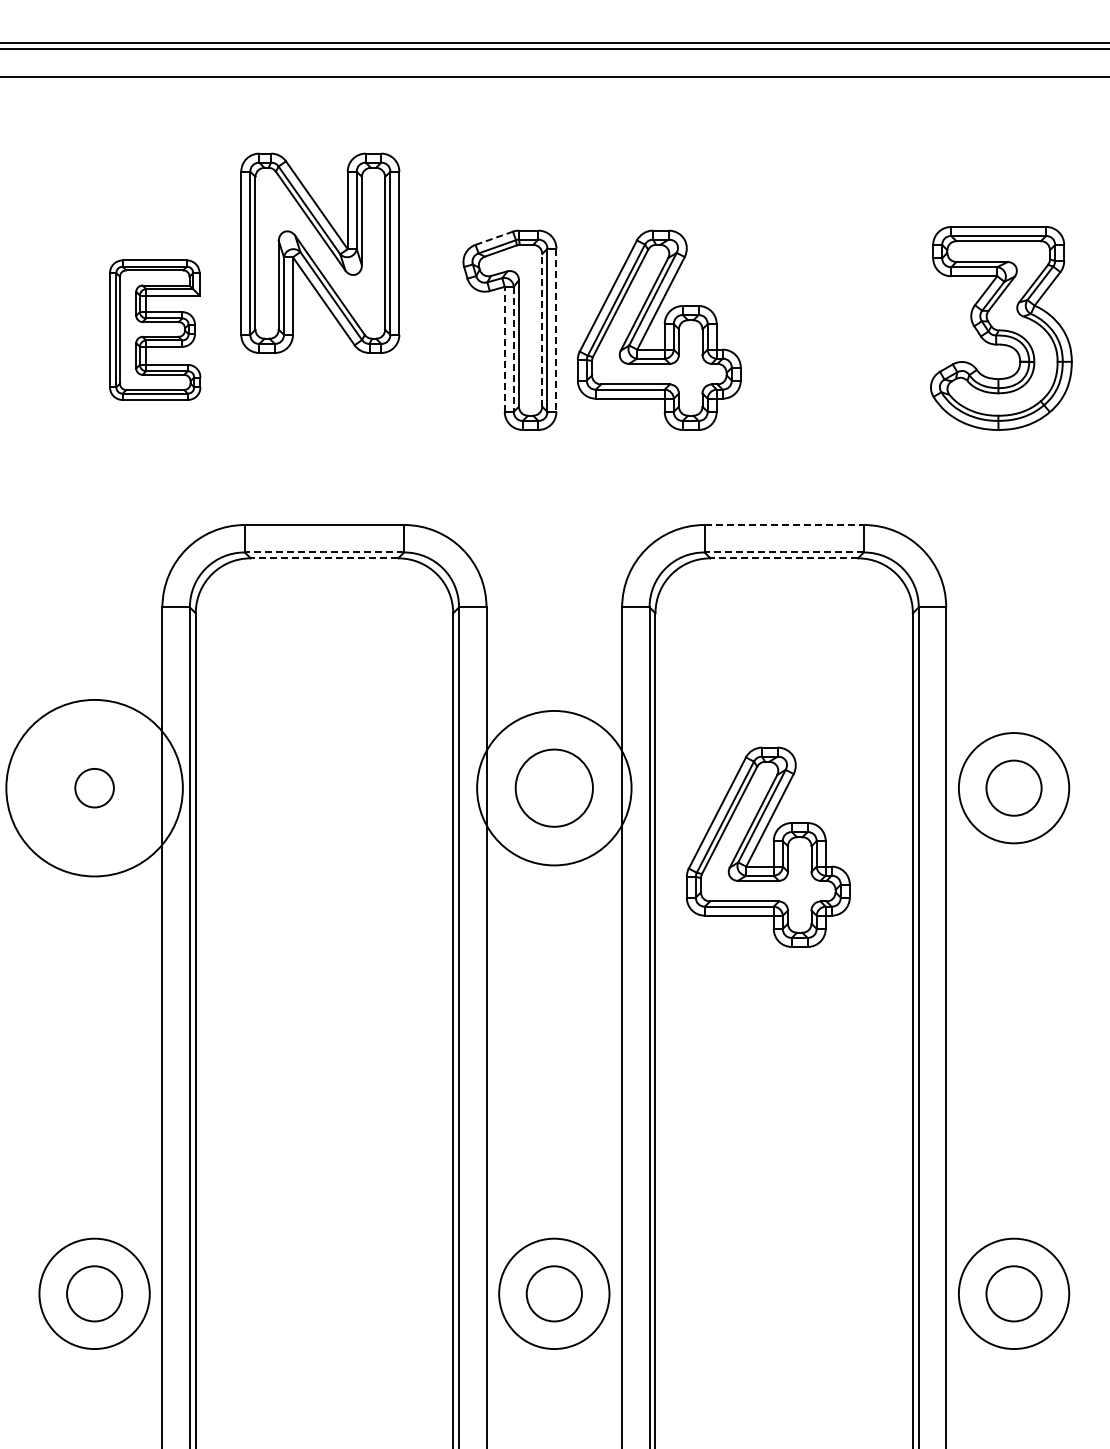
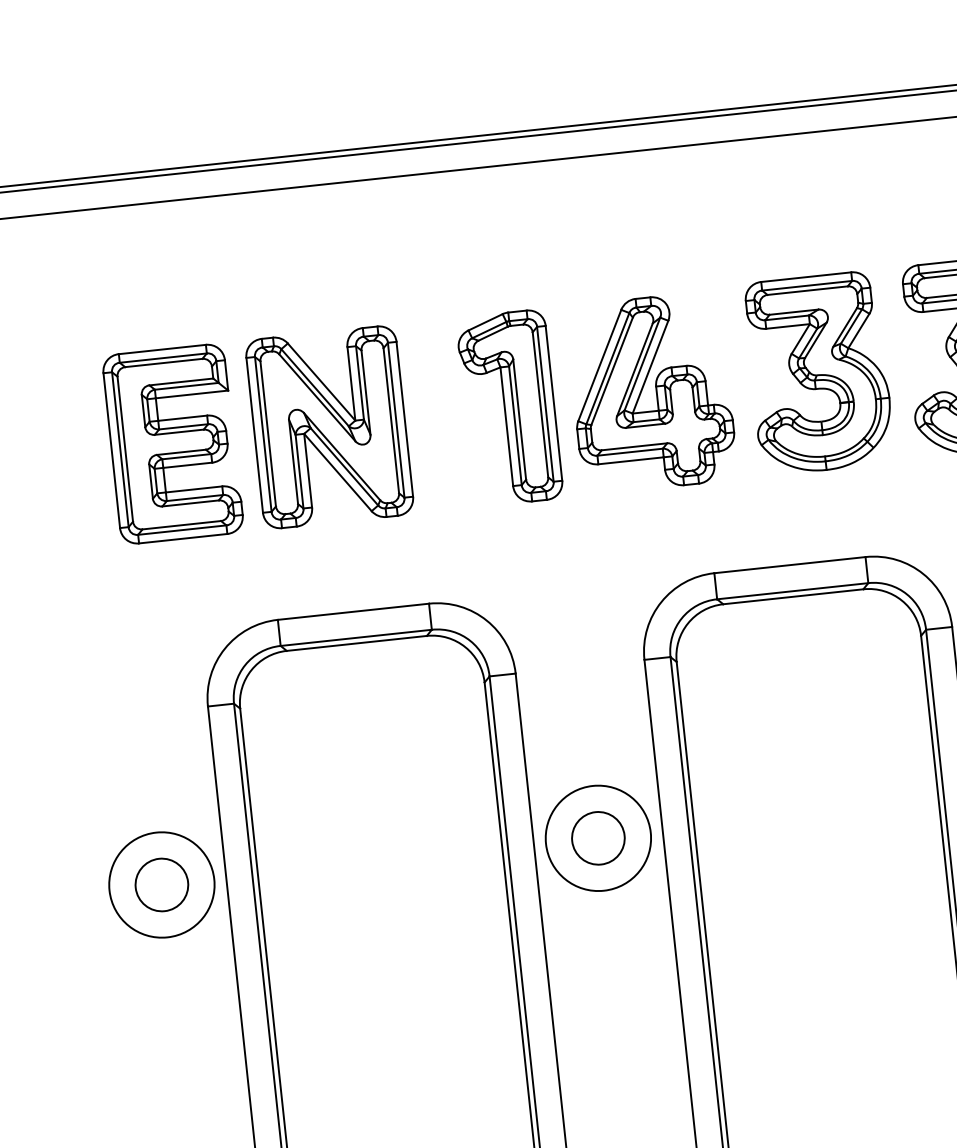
line: (494, 238) -> (485, 322), dashed -> solid
part: (320, 252) -> (329, 426), moved
part: (835, 328) -> (818, 373), added
part: (154, 329) -> (172, 443), size x1.43
line: (542, 329) -> (540, 404), dashed -> solid
line: (556, 330) -> (554, 403), dashed -> solid
line: (504, 348) -> (506, 425), dashed -> solid
line: (513, 349) -> (515, 425), dashed -> solid
line: (784, 525) -> (790, 565), dashed -> solid
line: (324, 552) -> (356, 637), dashed -> solid
line: (784, 552) -> (793, 591), dashed -> solid
line: (324, 558) -> (356, 643), dashed -> solid
line: (784, 558) -> (793, 596), dashed -> solid
circle: (94, 787) -> (161, 884), size x1.43
circle: (553, 787) -> (597, 837), size x0.71
circle: (94, 788) -> (161, 885), size x0.62
circle: (554, 788) -> (598, 838), size x0.71
part: (768, 846) -> (807, 871), removed

